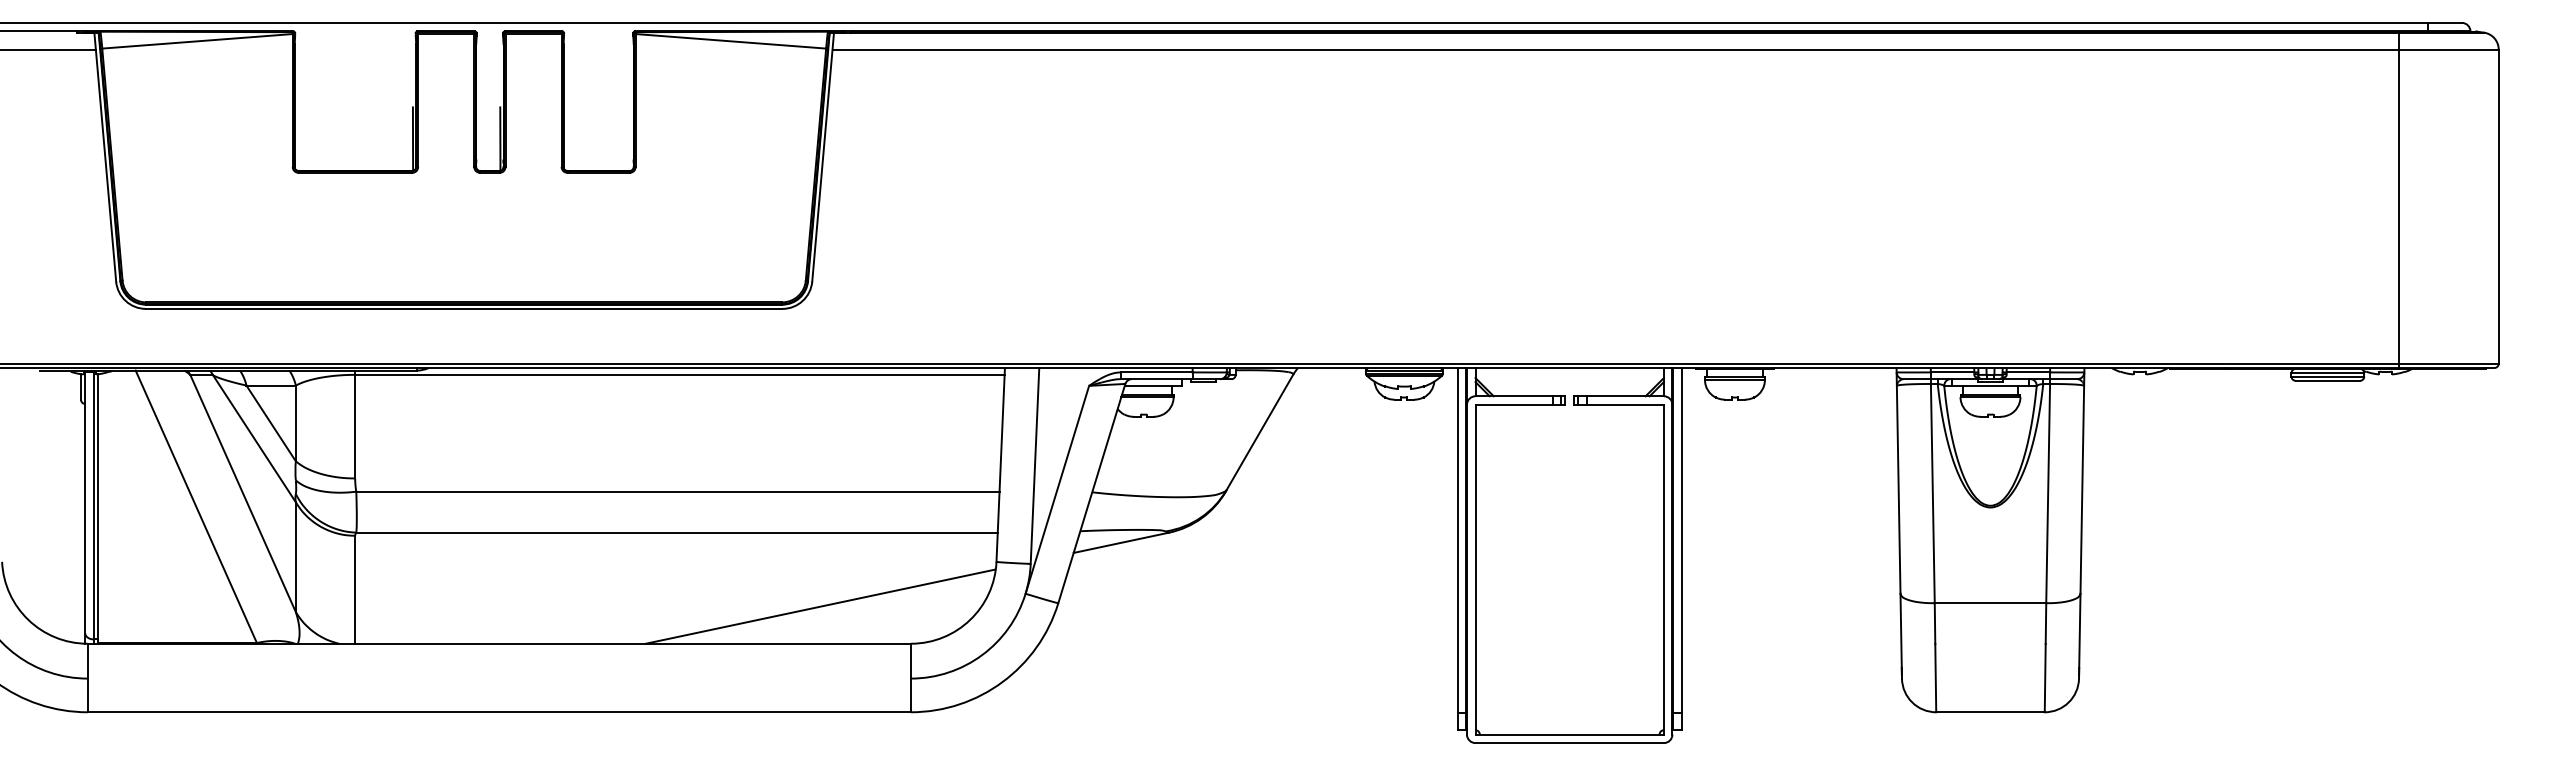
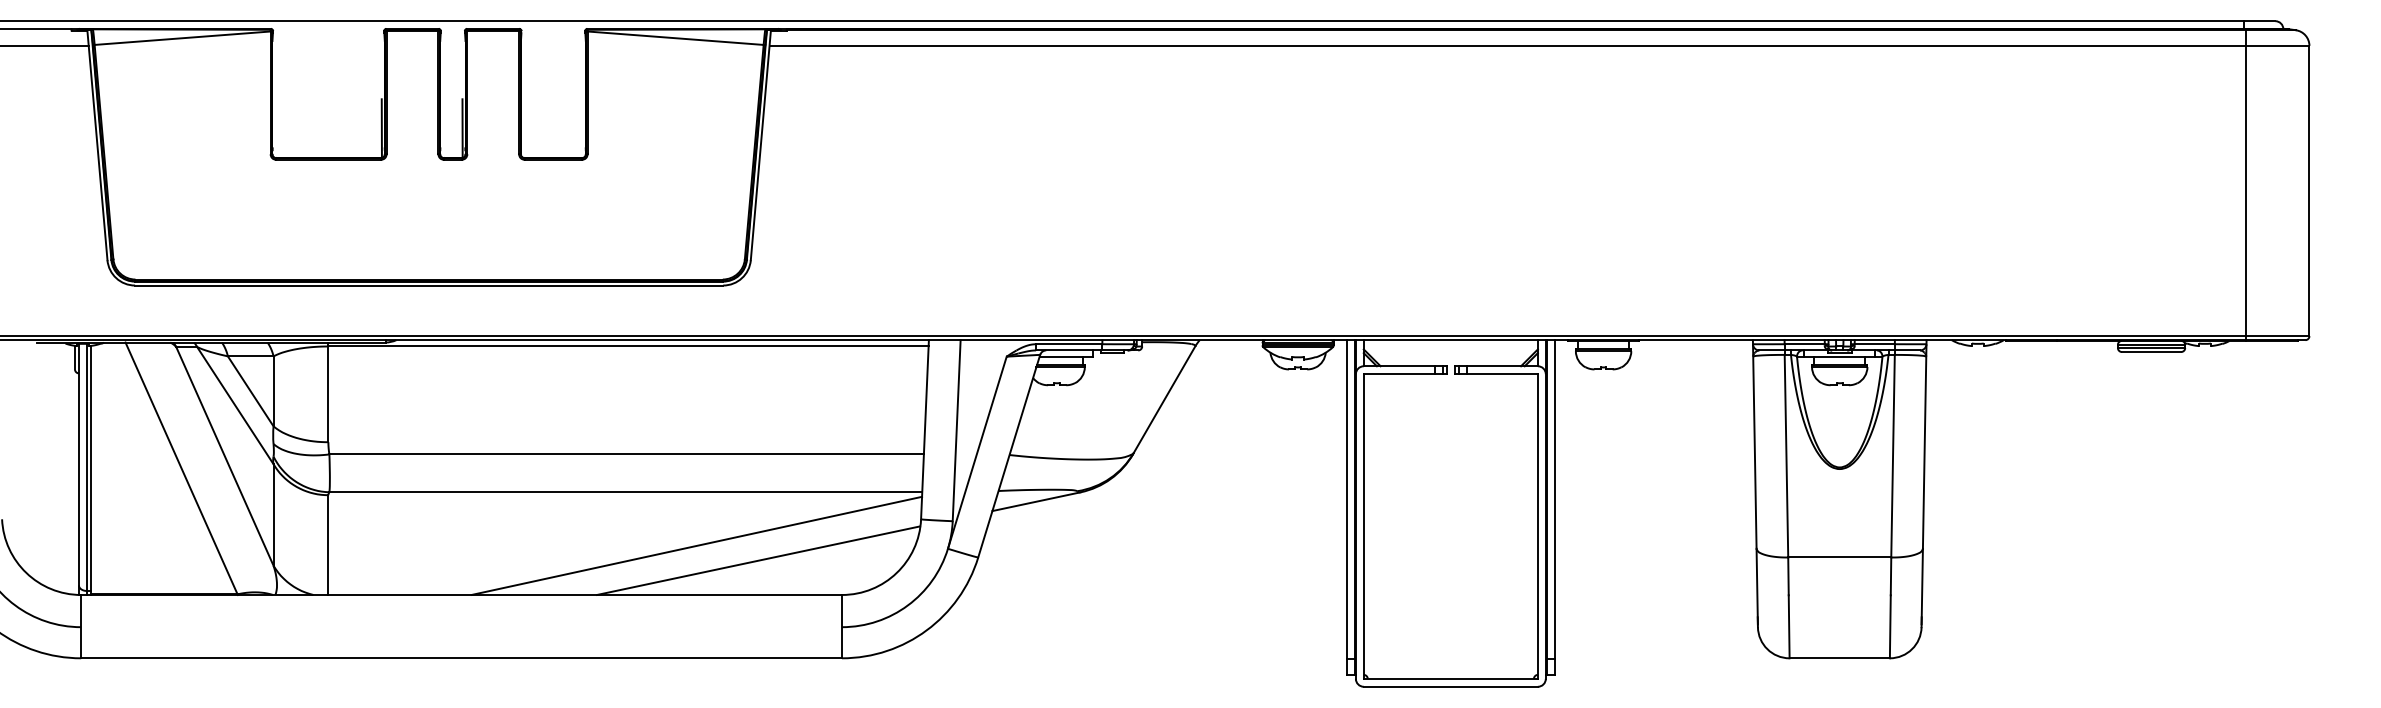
line: (2399, 199) -> (2246, 184), moved
line: (753, 590) -> (696, 545), added

